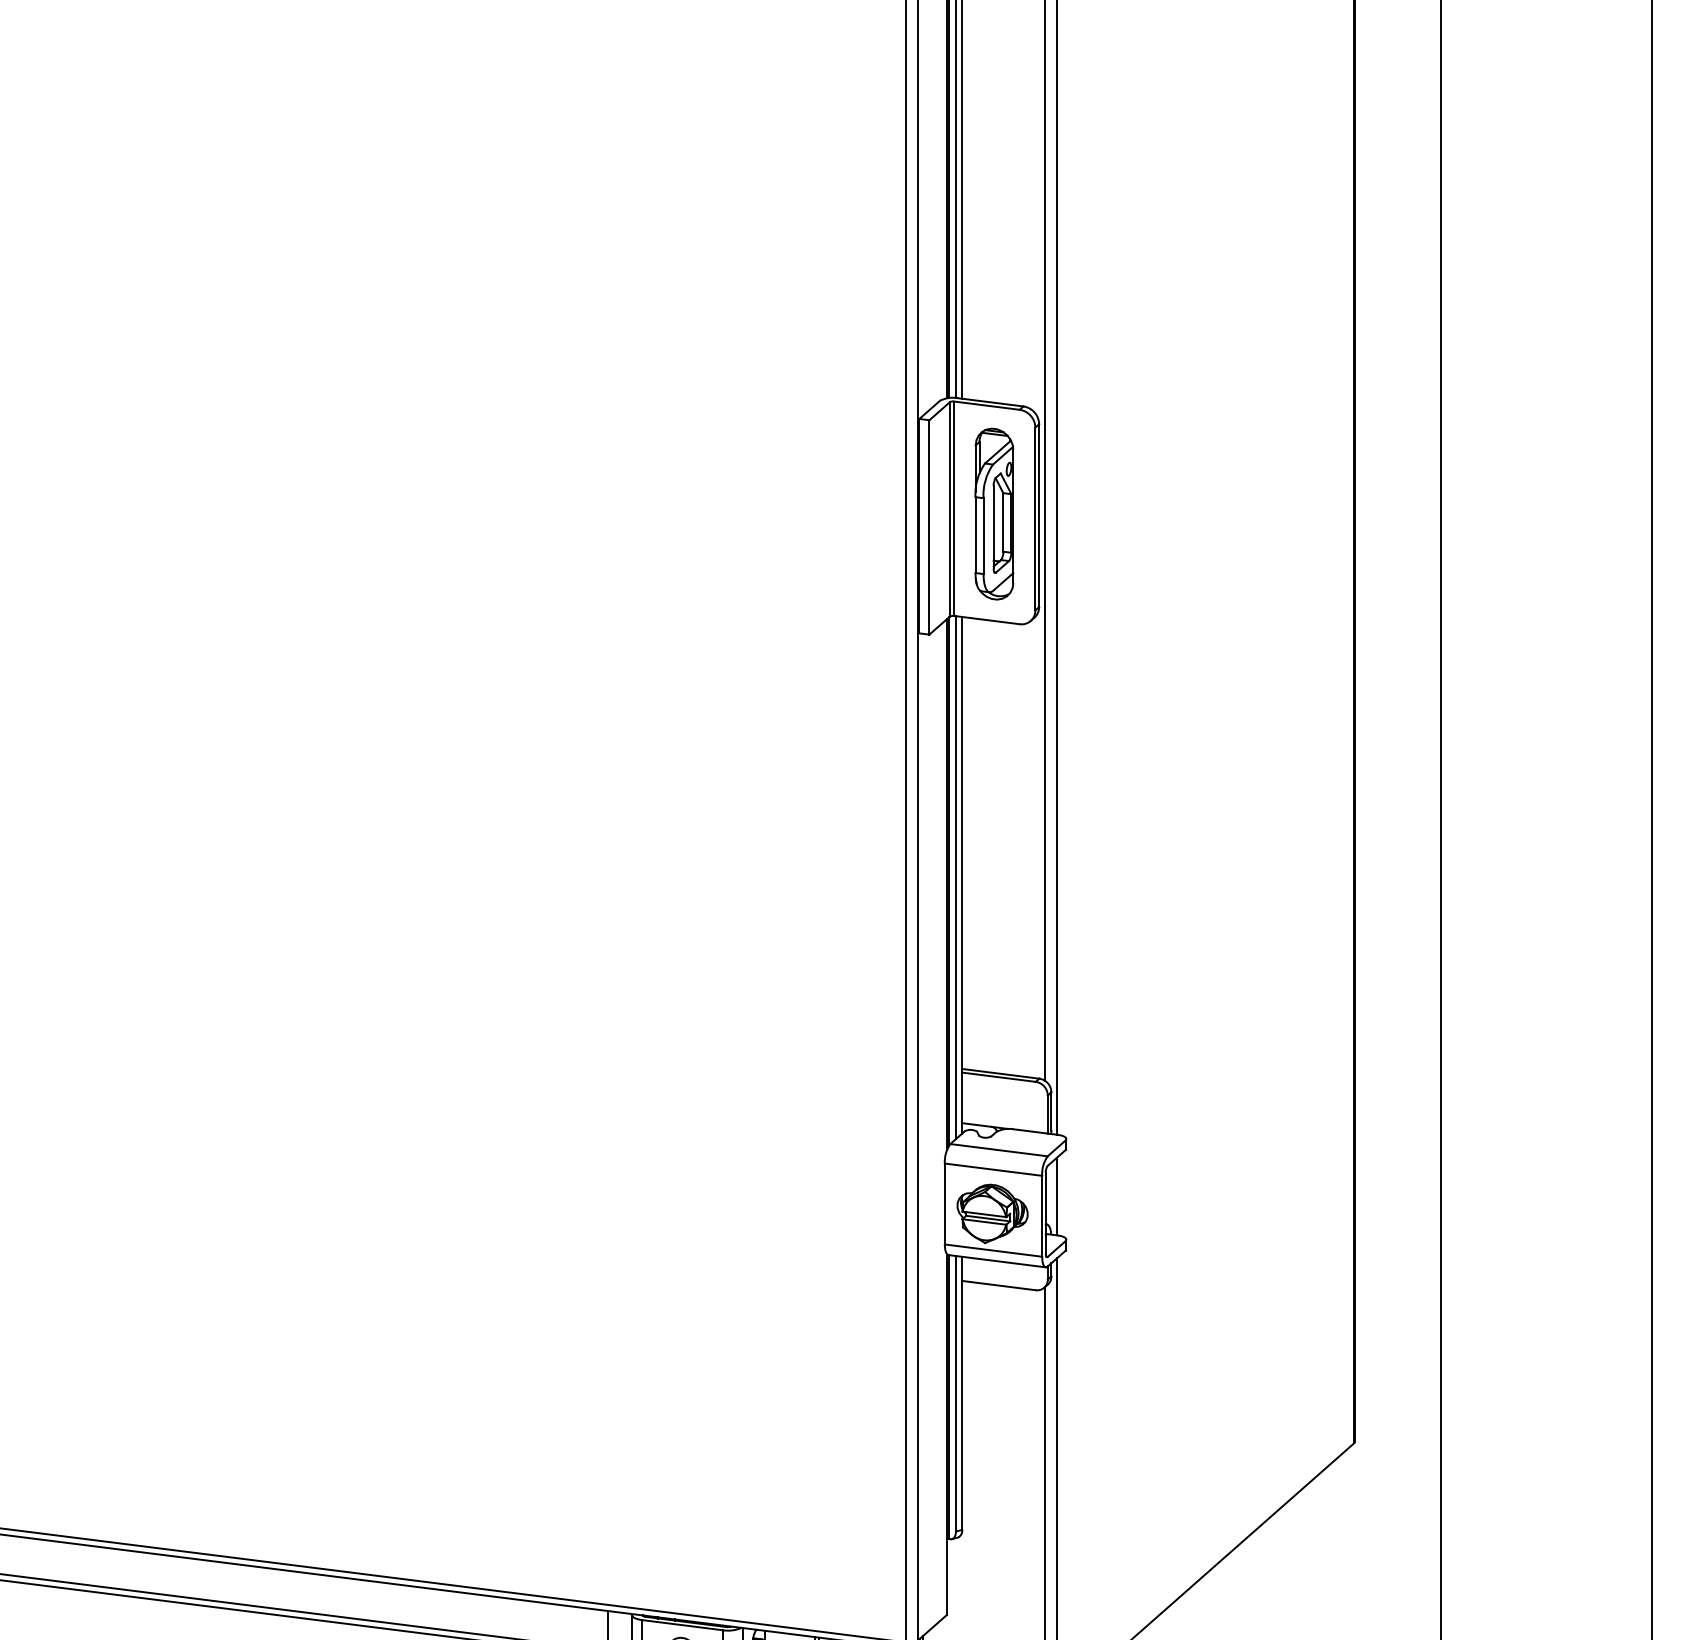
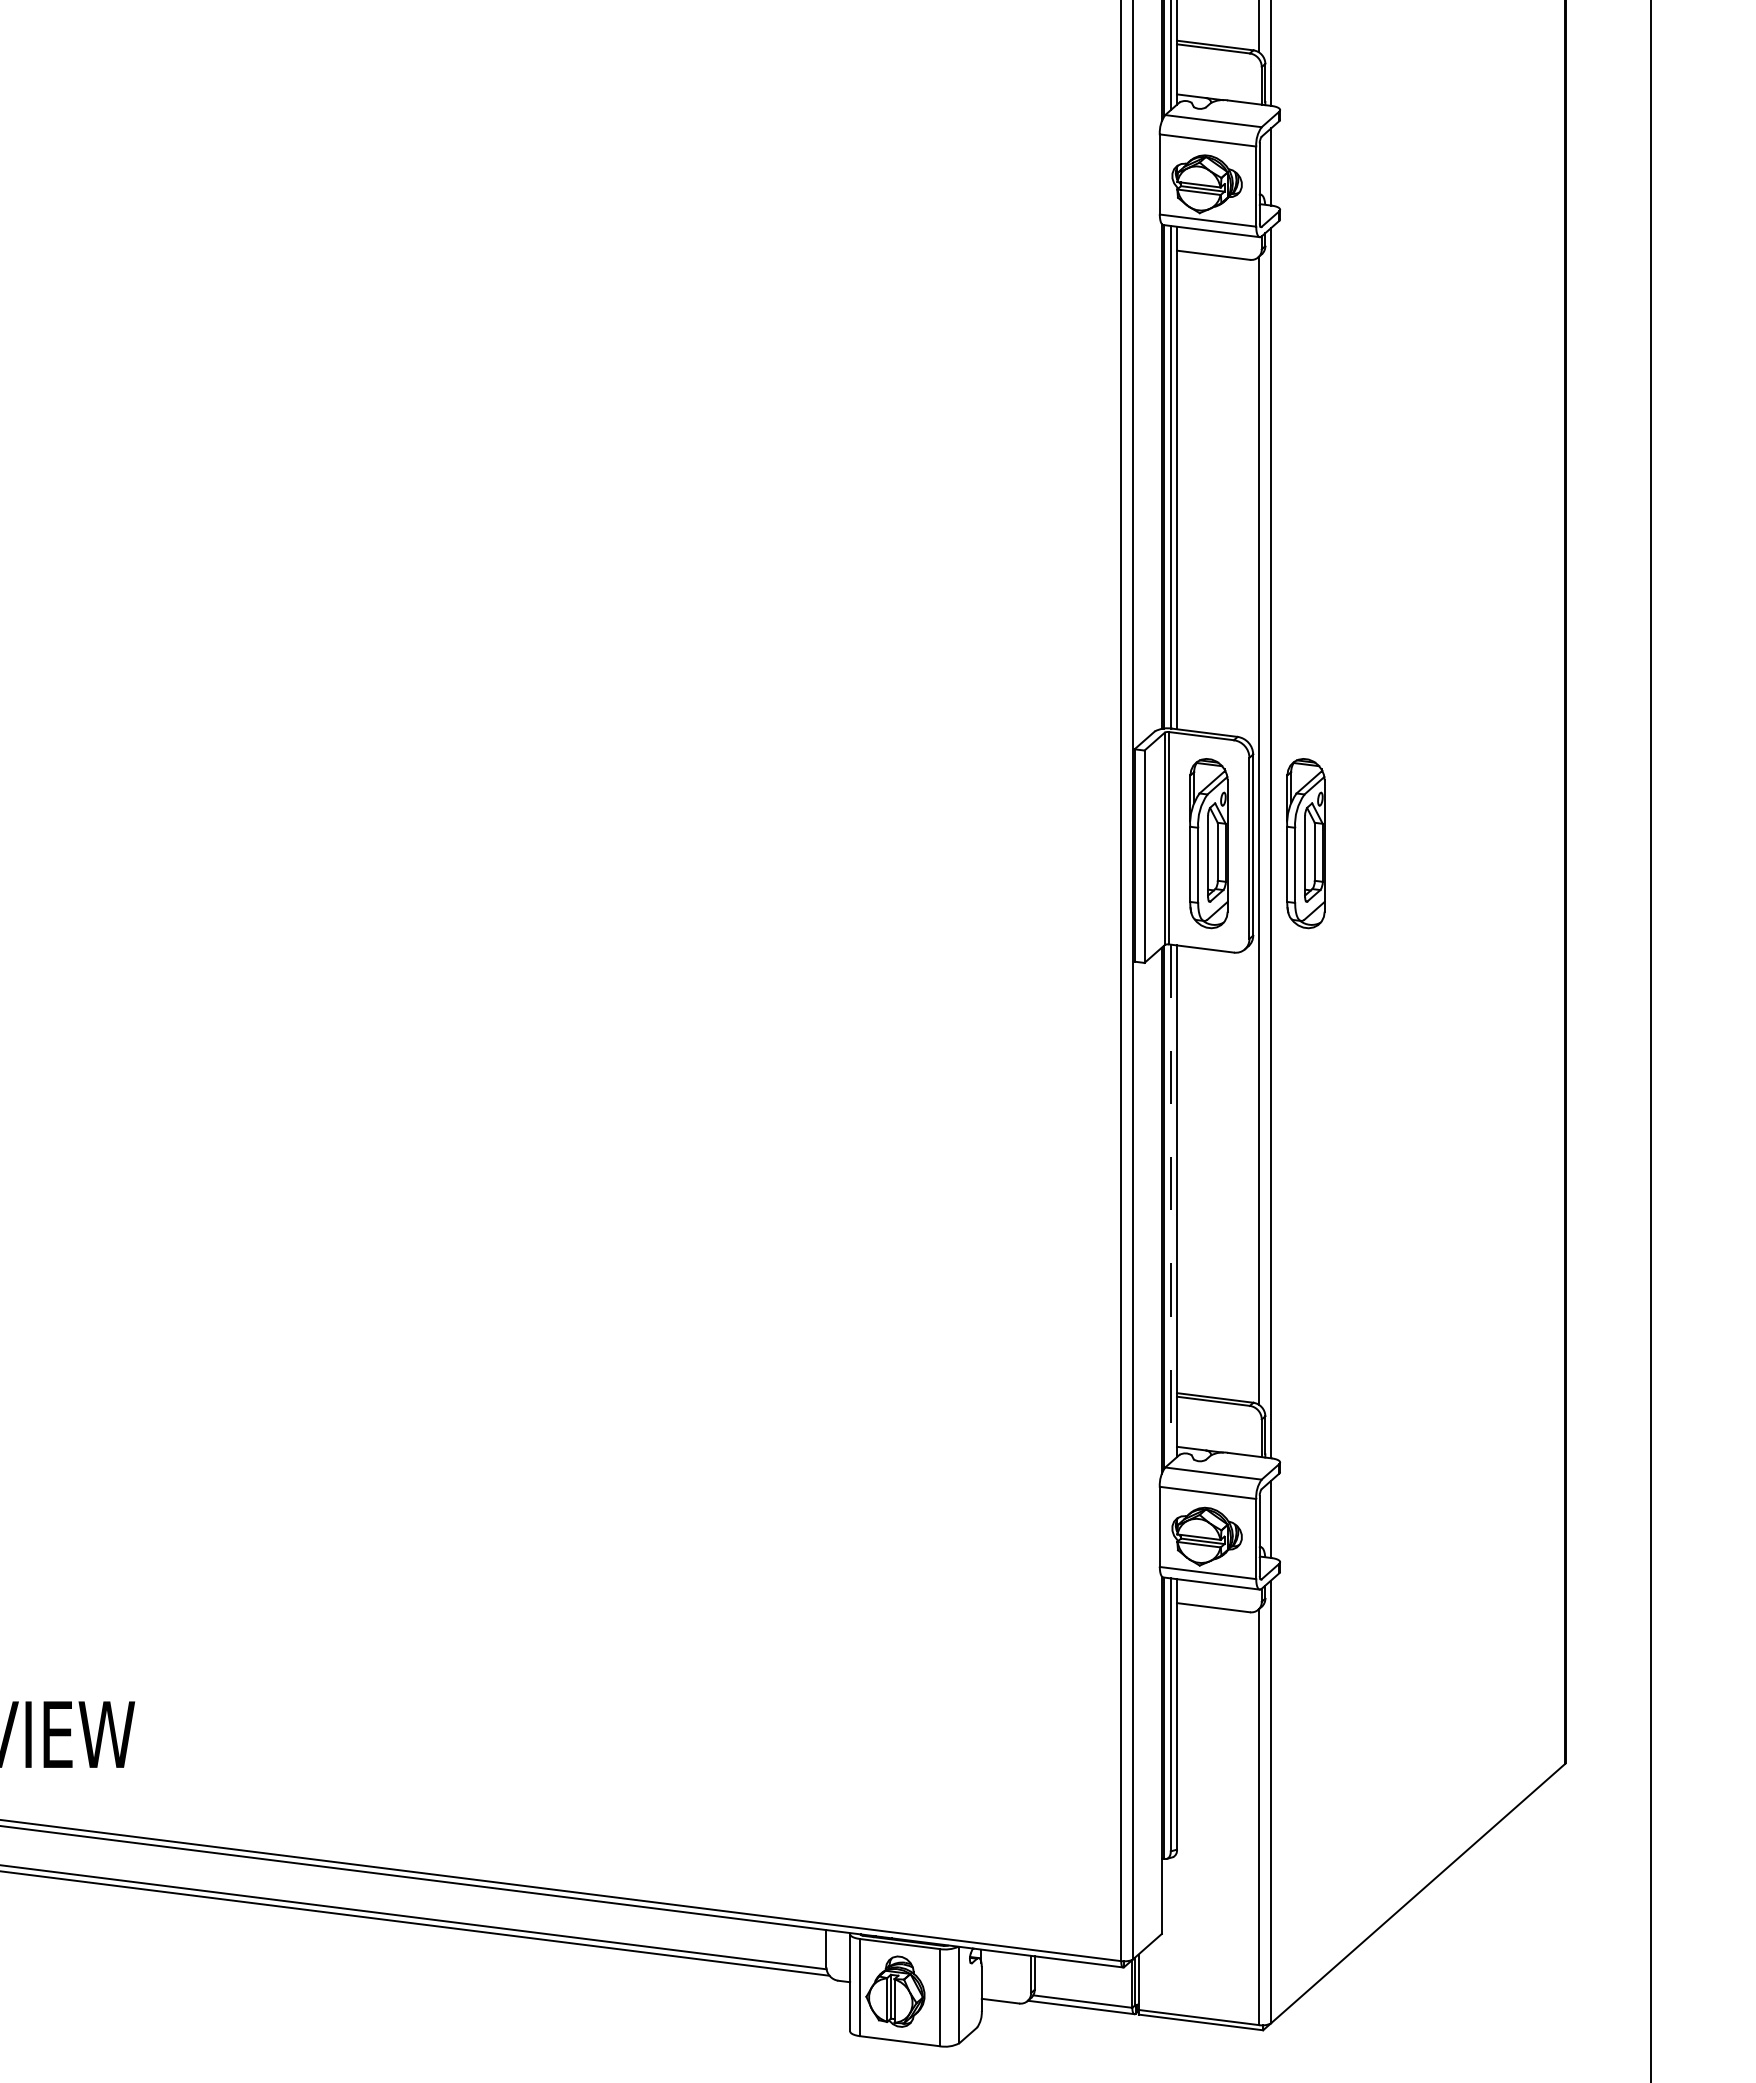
part: (1091, 514) -> (1305, 843), added
line: (955, 877) -> (1170, 1203), solid -> dashed

